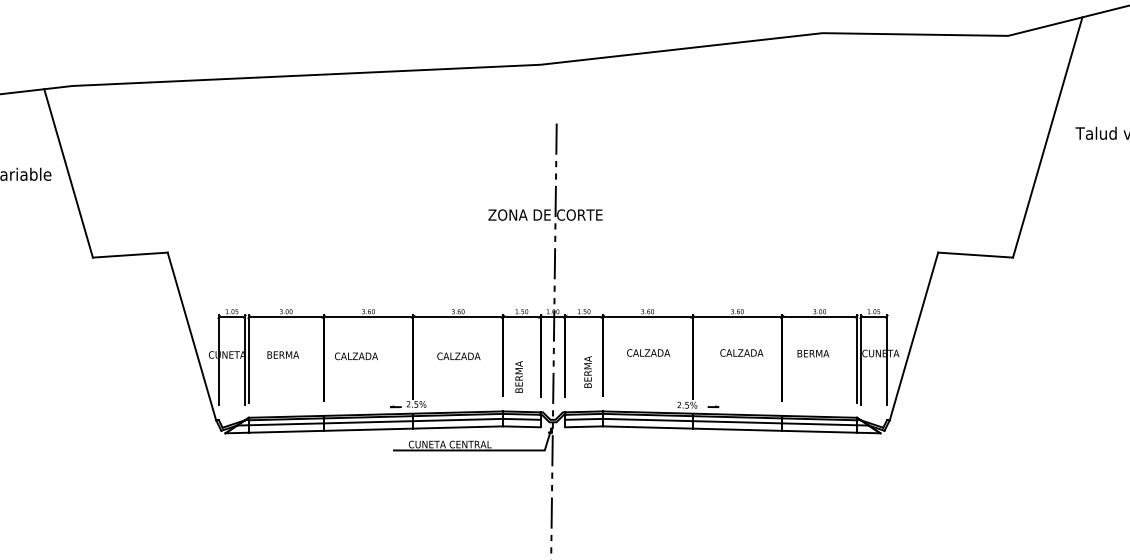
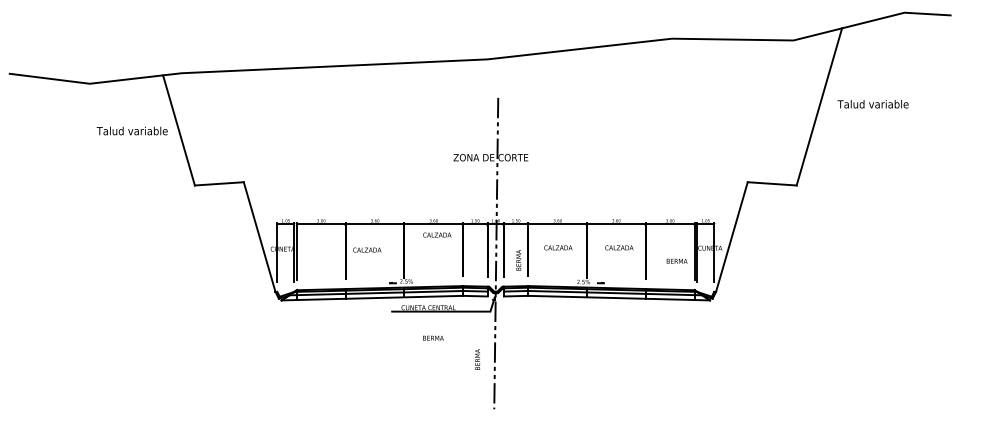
text: (812, 352) -> (676, 260), moved
text: (283, 353) -> (433, 337), moved
text: (459, 355) -> (437, 234), moved
text: (518, 376) -> (477, 359), moved

